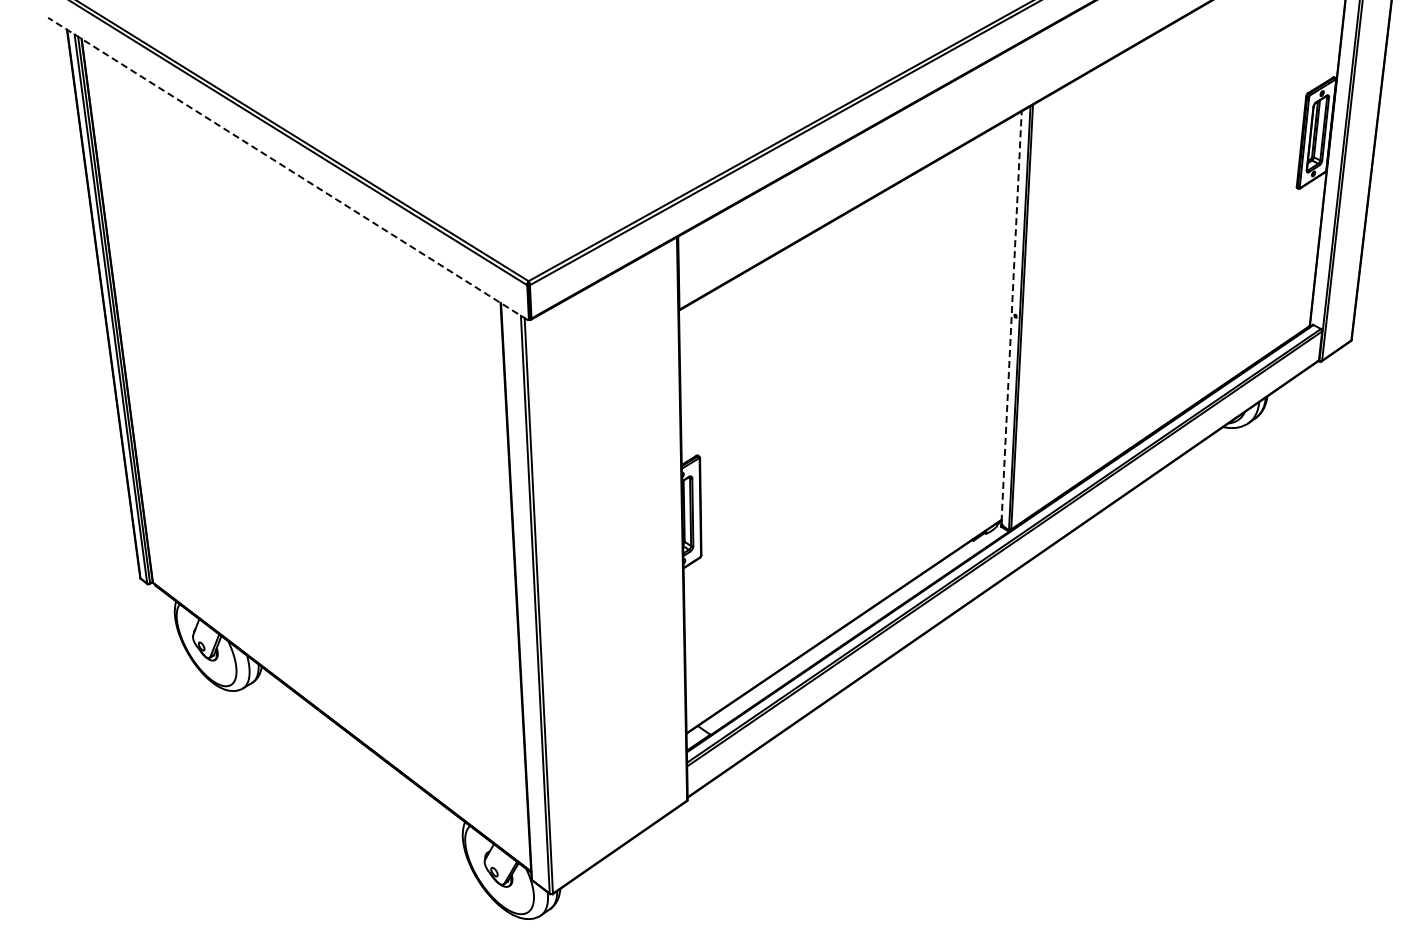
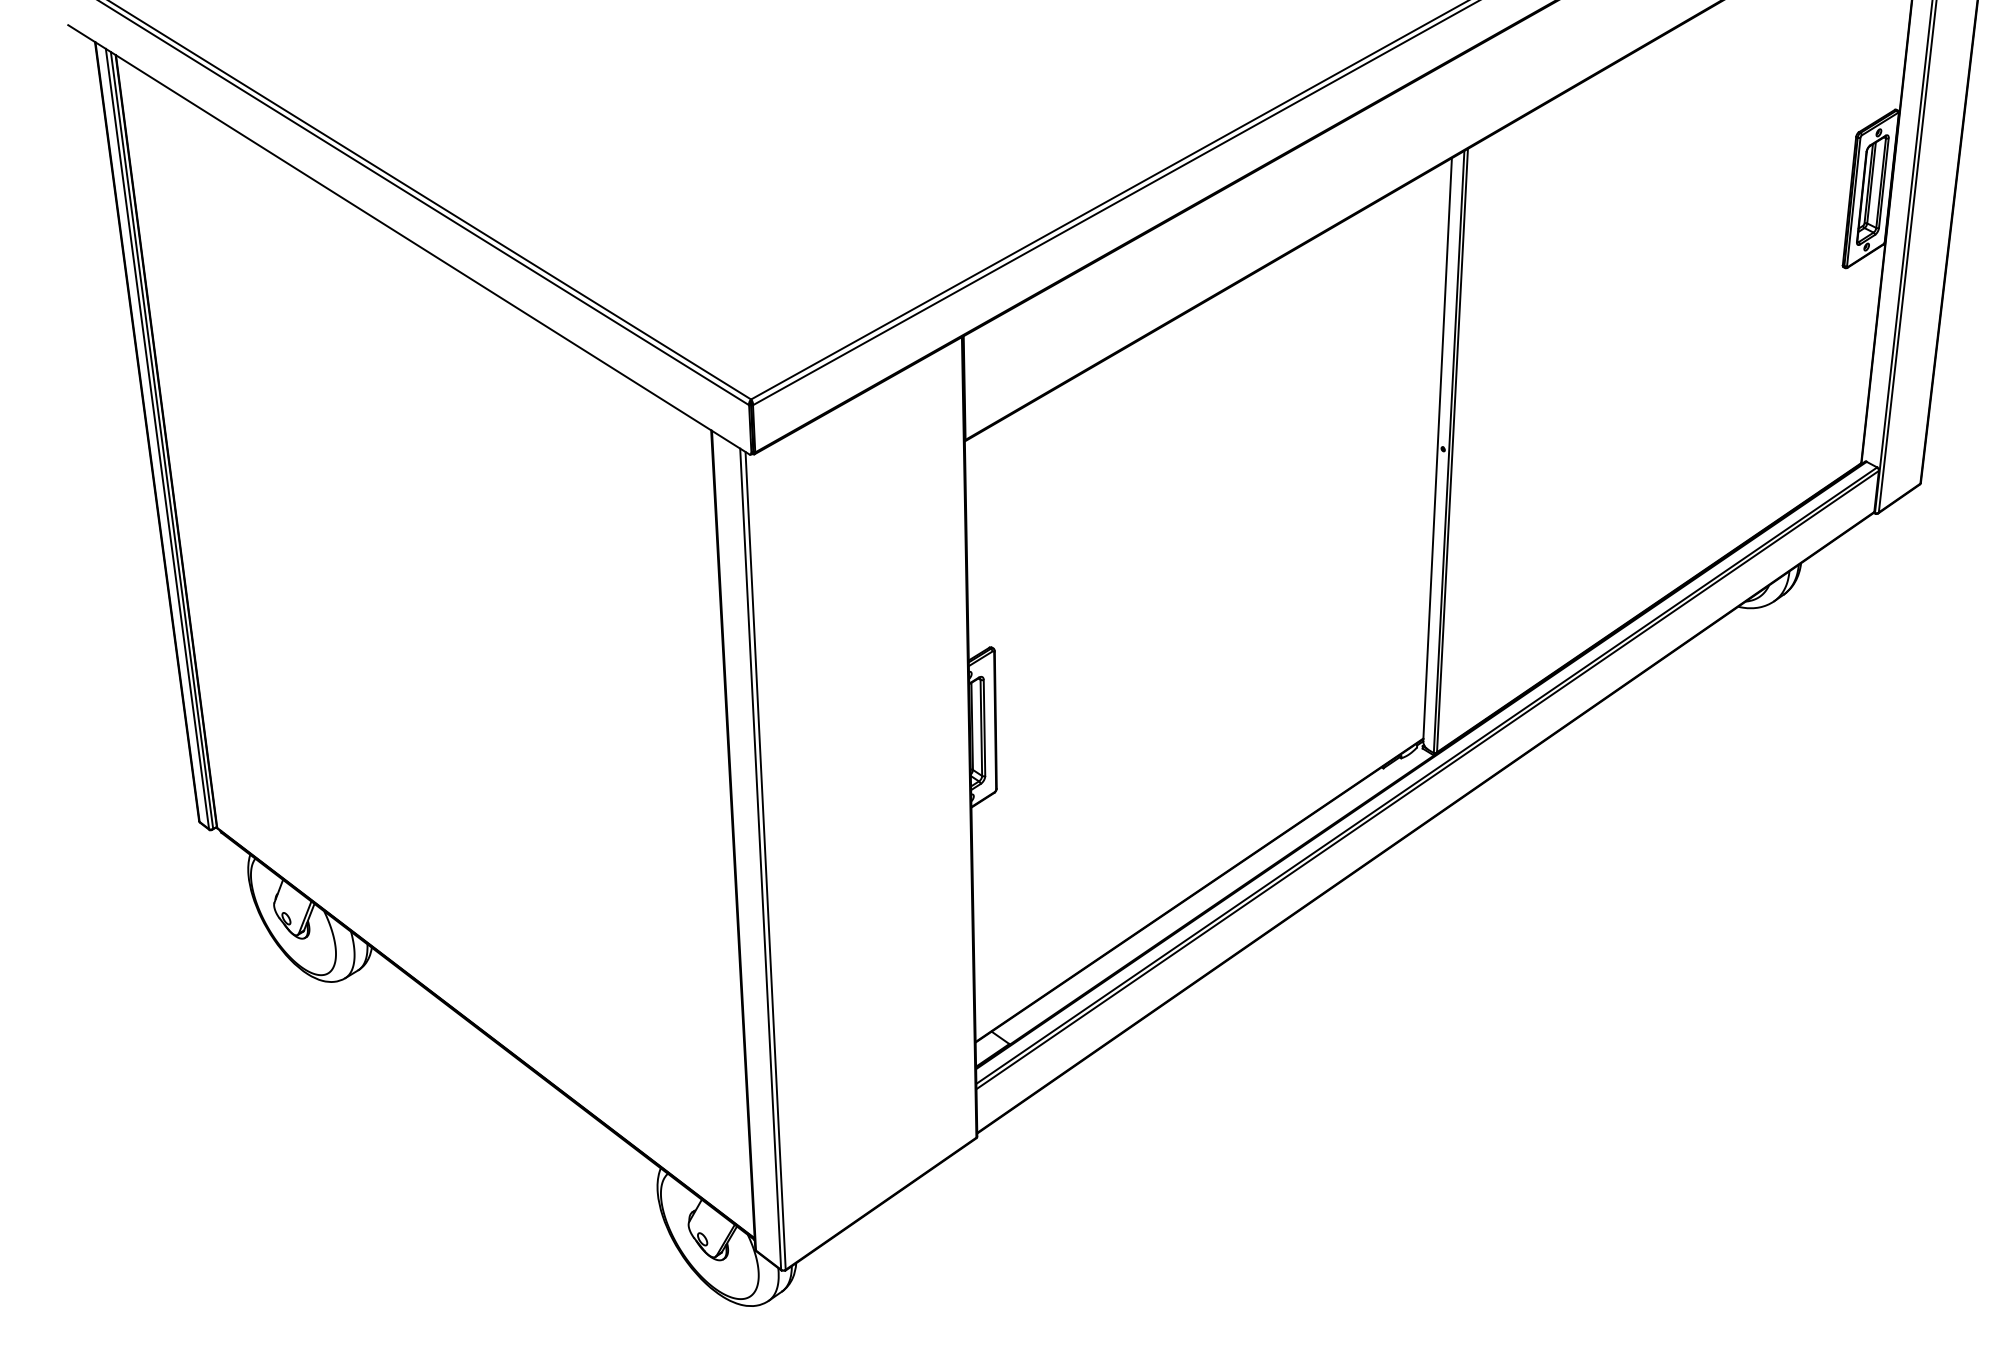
line: (287, 168) -> (408, 239), dashed -> solid
line: (1011, 316) -> (1437, 449), dashed -> solid

